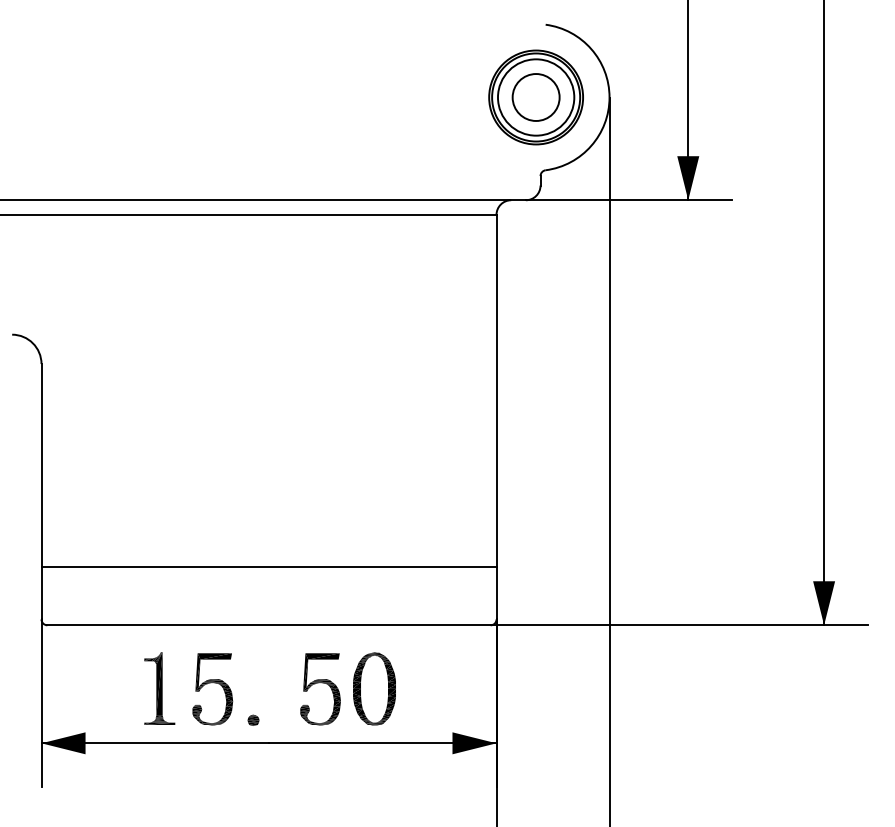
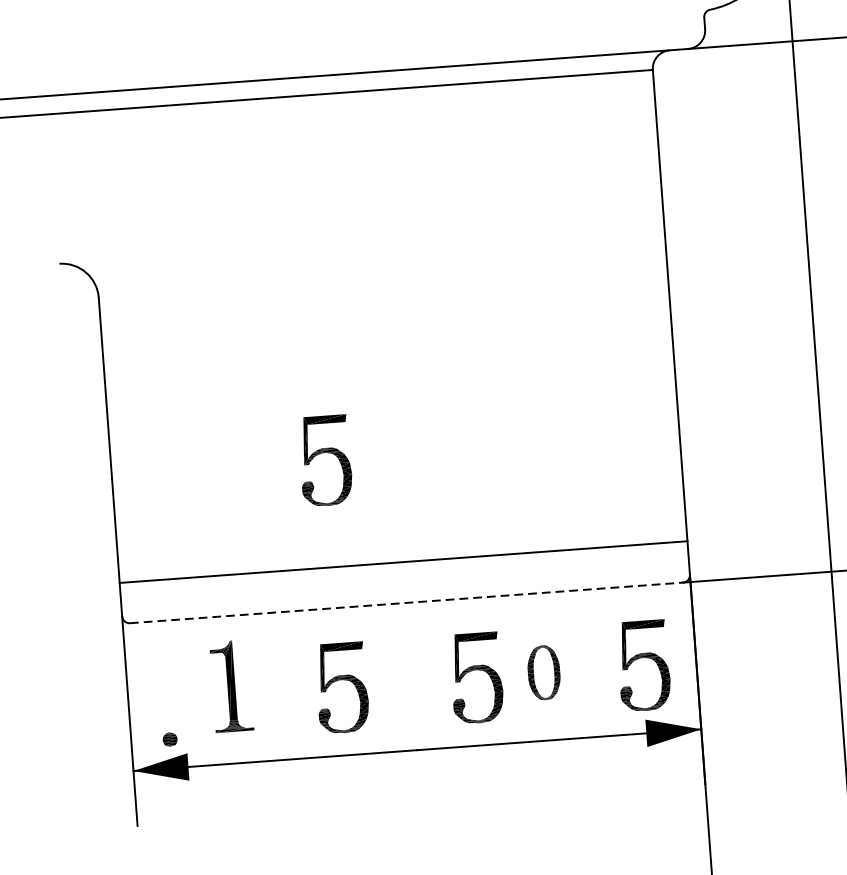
part: (211, 501) -> (323, 453), added
line: (268, 566) -> (402, 562), moved
line: (269, 625) -> (407, 603), solid -> dashed
part: (453, 683) -> (642, 658), added
part: (159, 688) -> (231, 686), moved
part: (374, 688) -> (544, 672), size x0.6
part: (253, 719) -> (169, 738), moved

